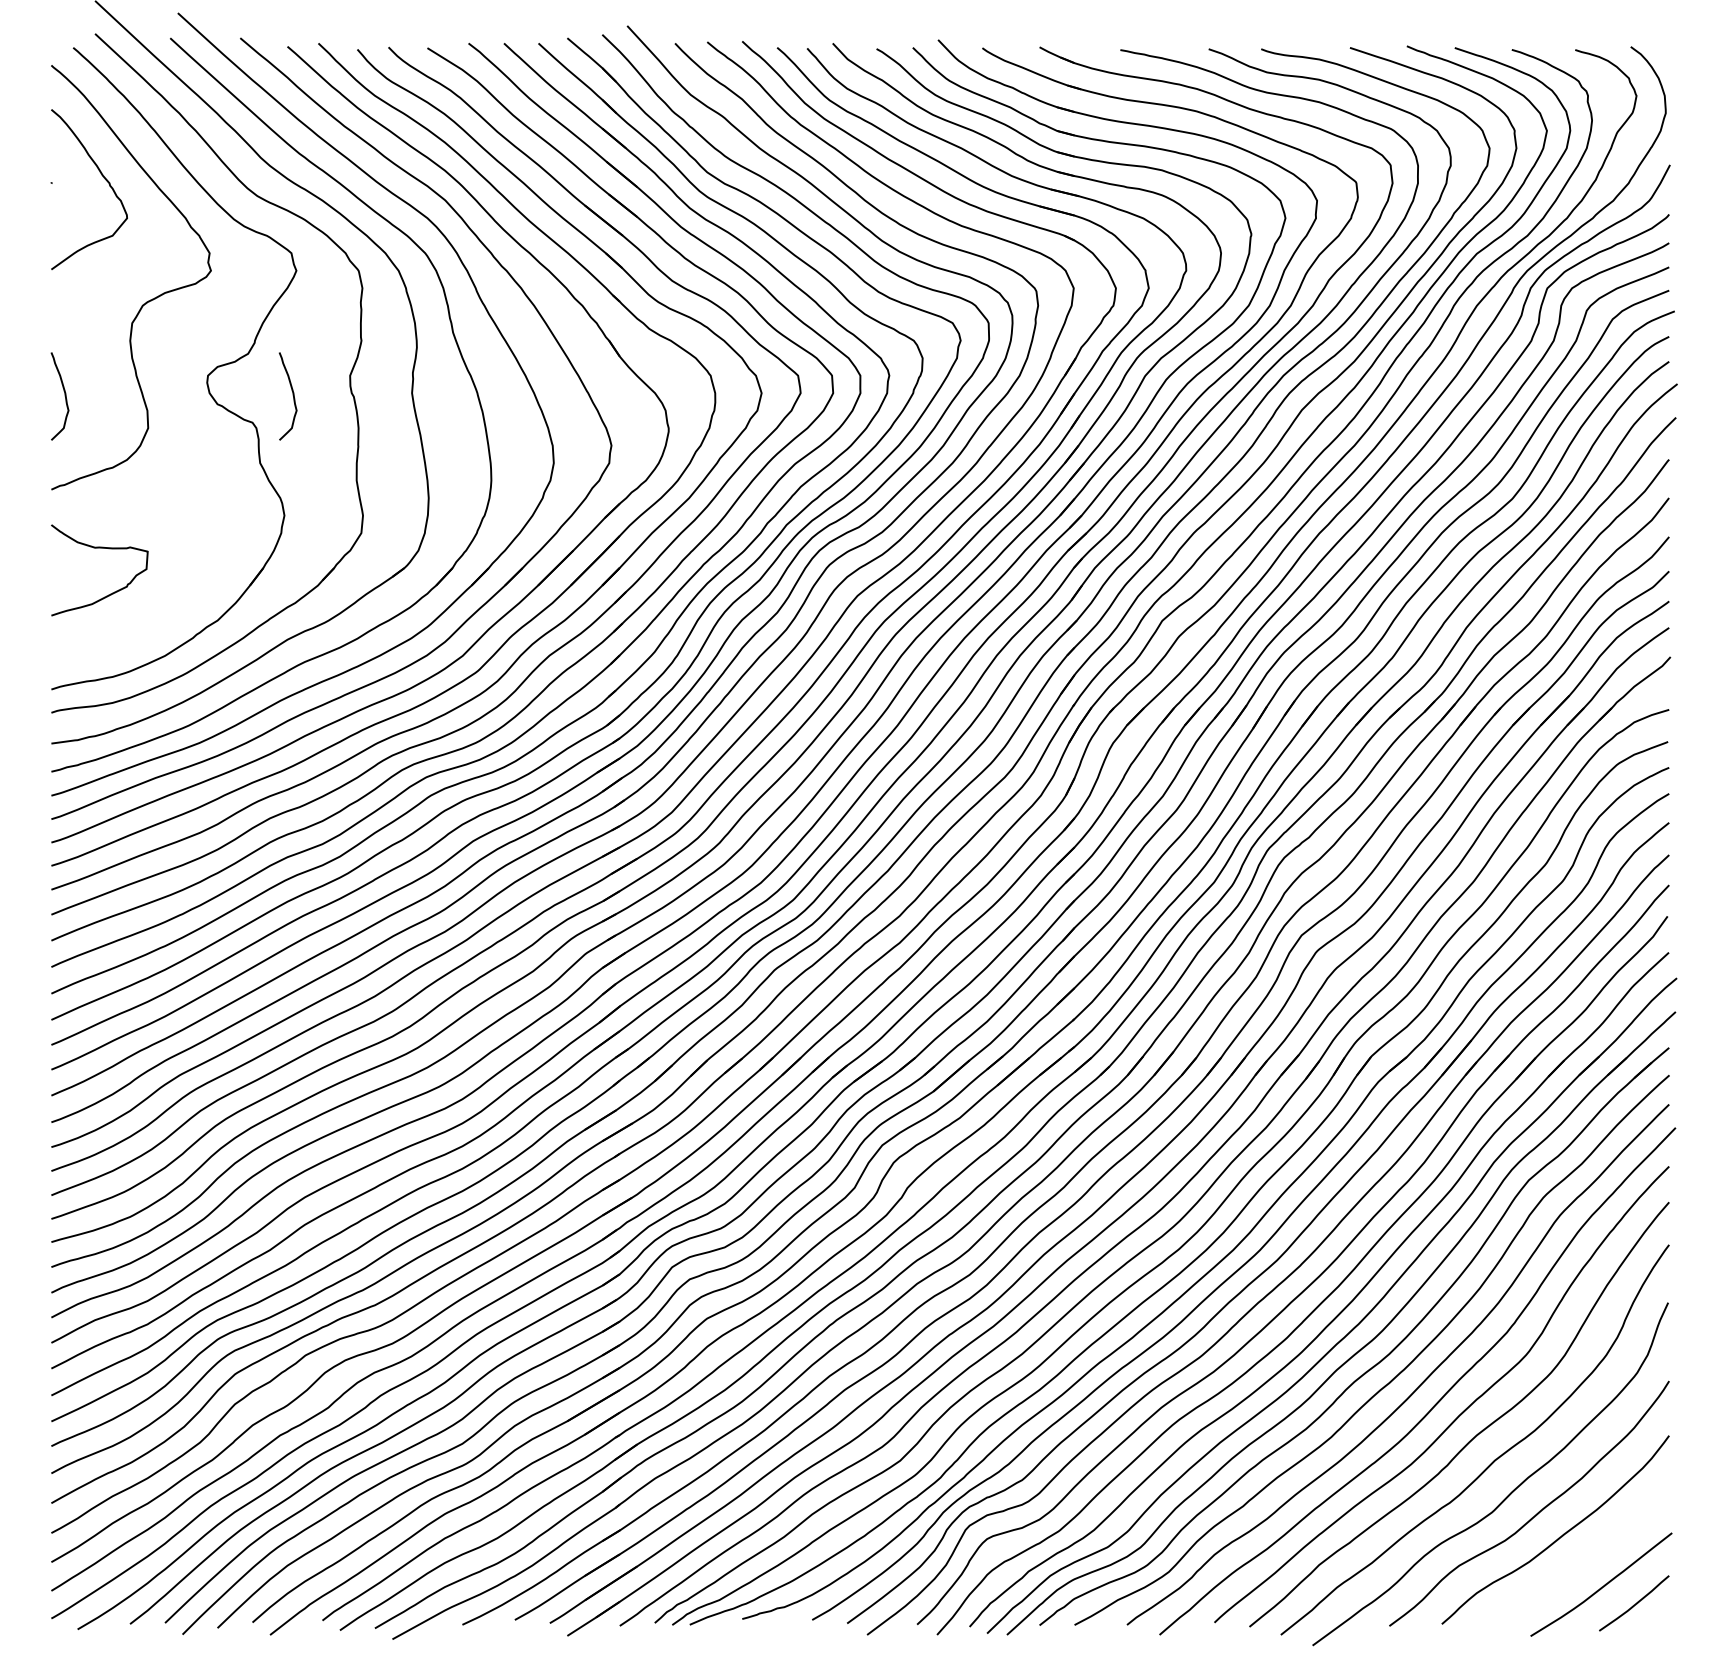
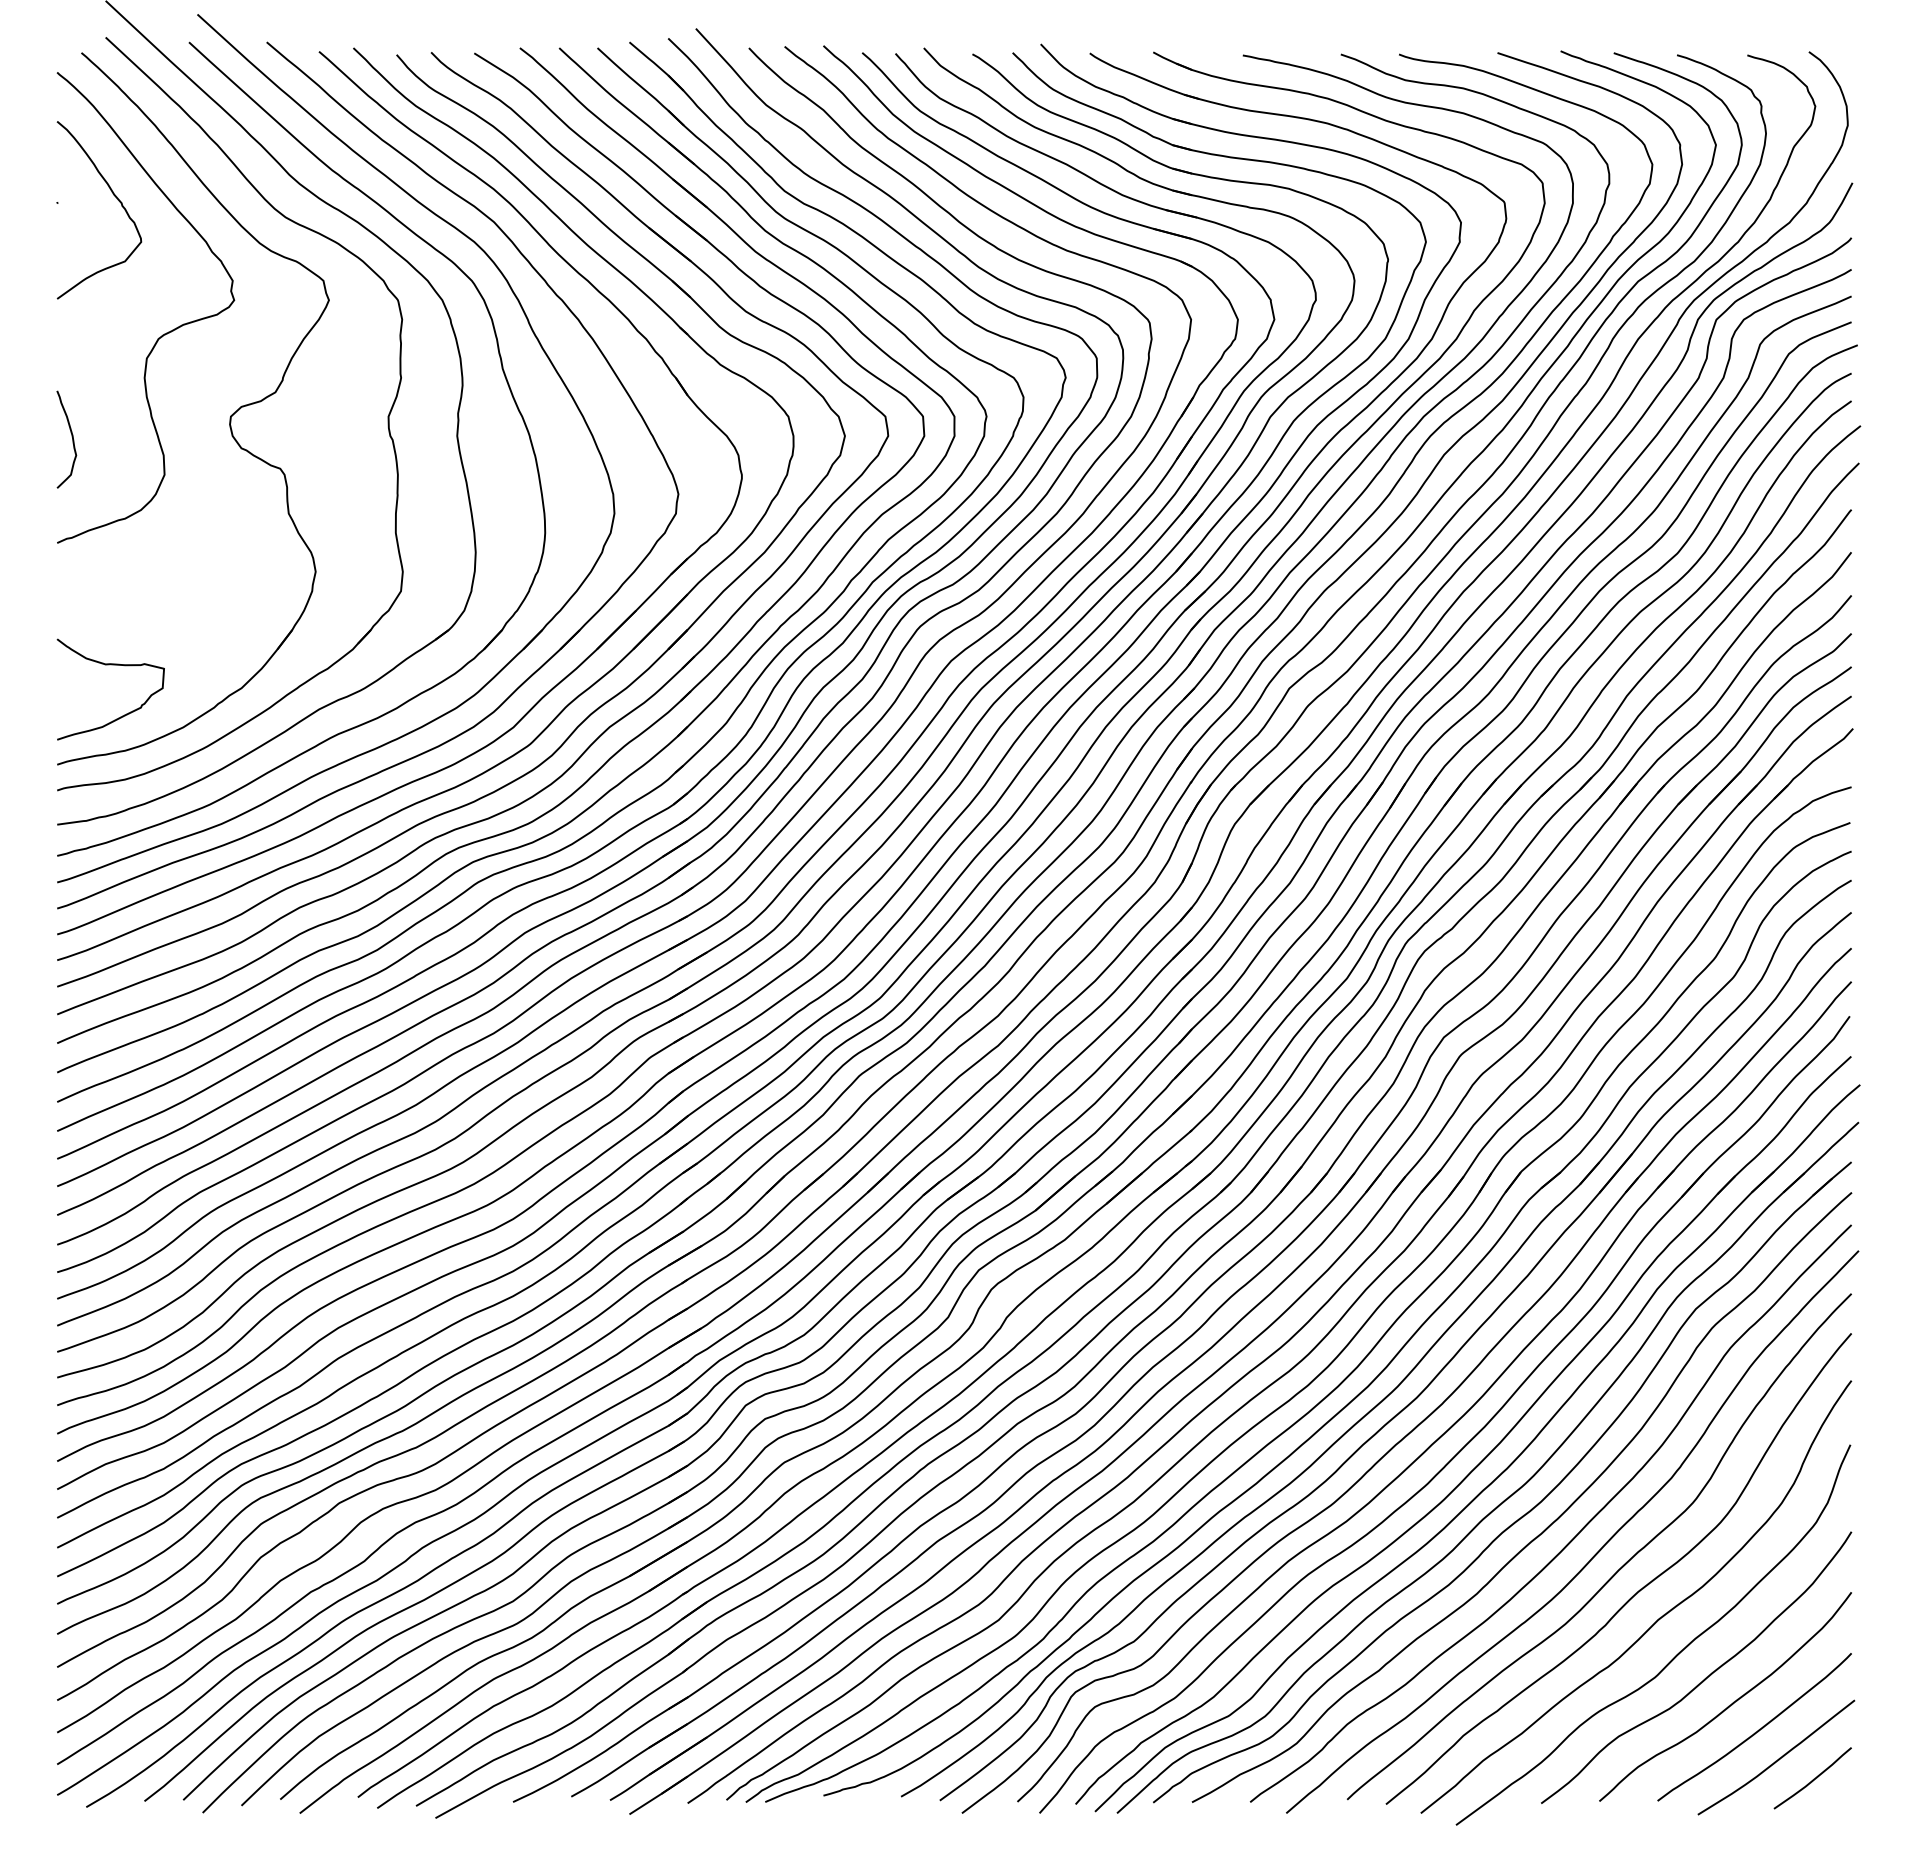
curve: (292, 393) -> (324, 436), removed
curve: (99, 548) -> (110, 665), moved
curve: (1584, 1560) -> (1757, 1730), added

